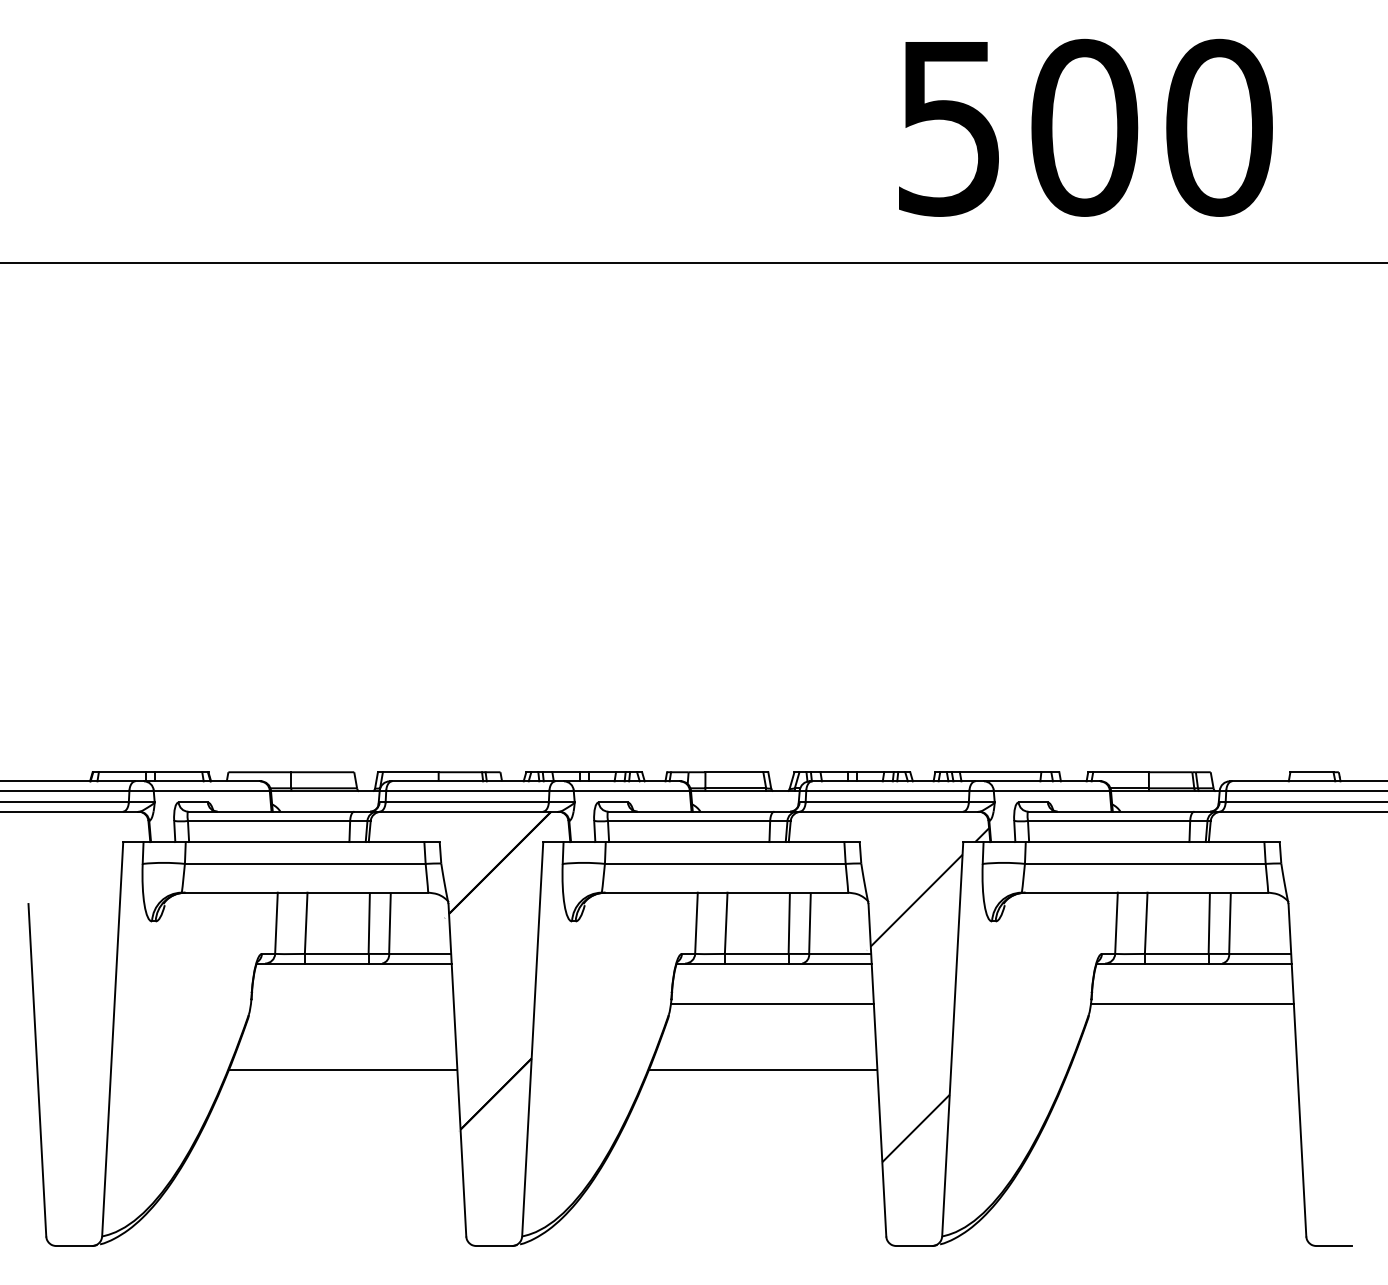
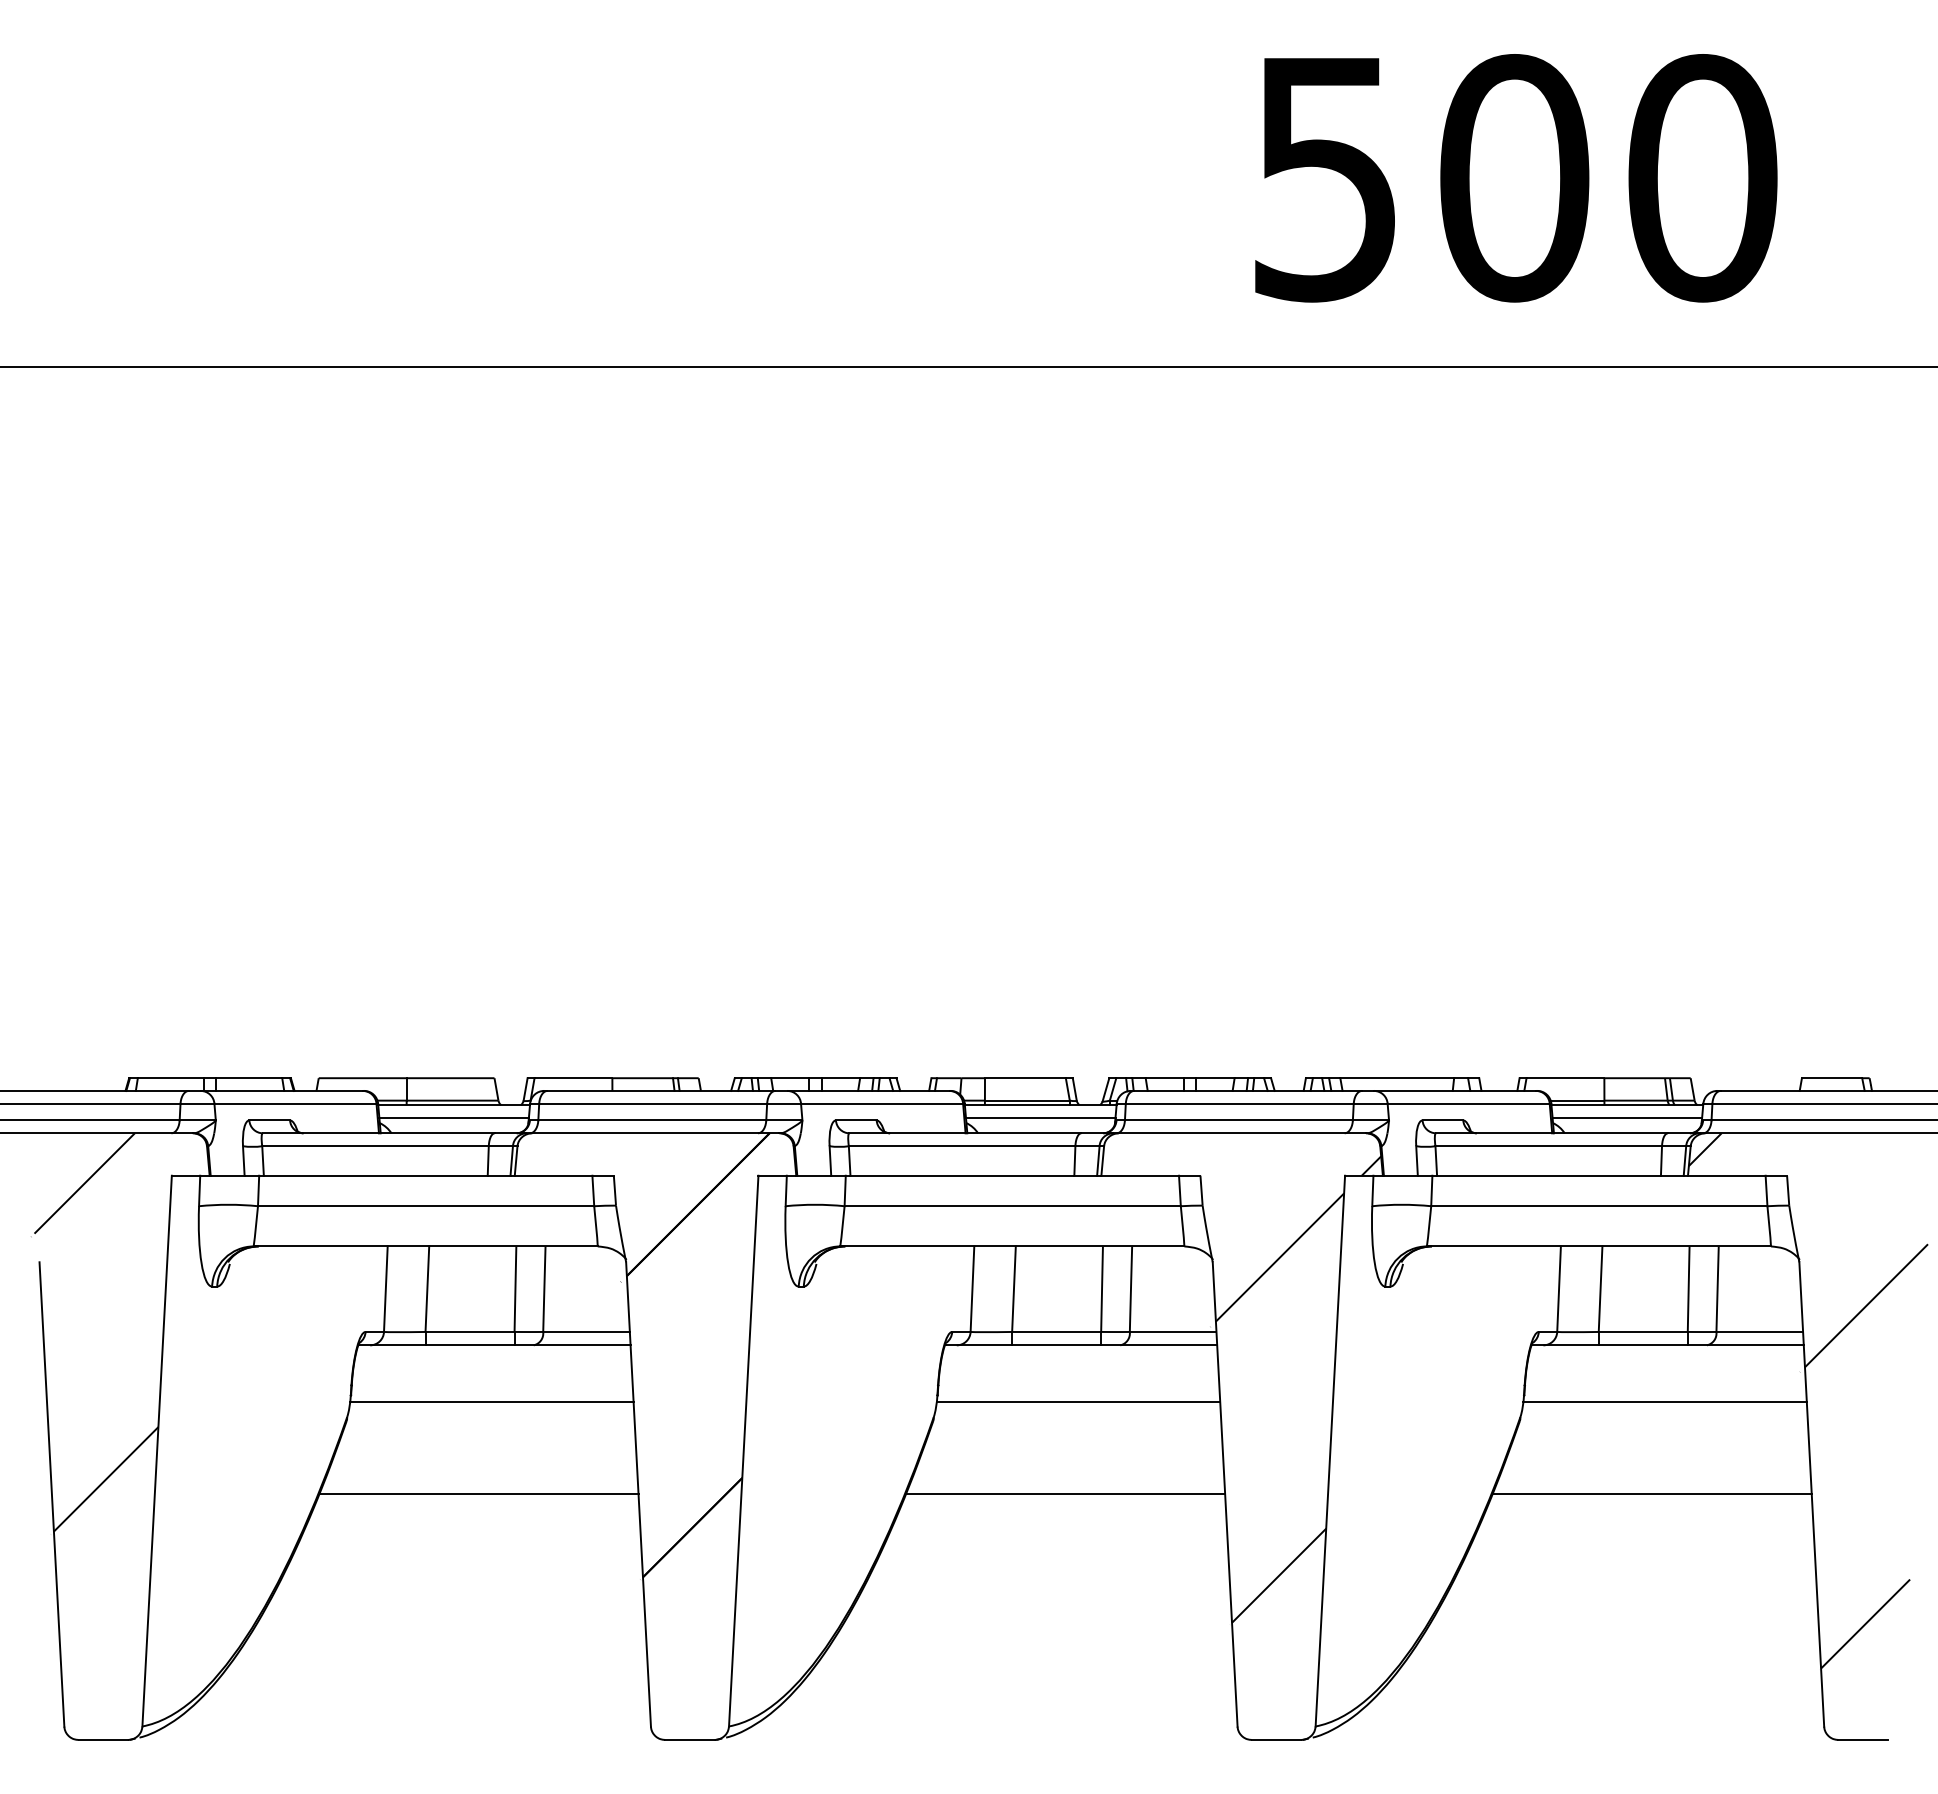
line: (324, 800) -> (453, 1117), added
line: (745, 800) -> (1040, 1117), added
line: (1165, 800) -> (1627, 1117), added
hatch: (67, 955) -> (94, 1333), added
line: (352, 1003) -> (491, 1401), added
hatch: (1295, 1003) -> (1808, 1401), added
line: (1182, 1069) -> (1651, 1493), added

